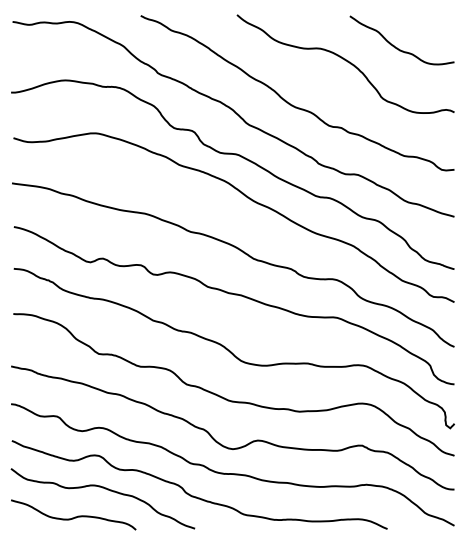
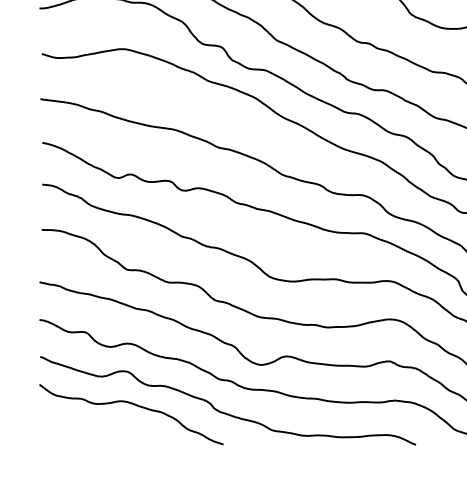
curve: (75, 516) -> (103, 432), removed

